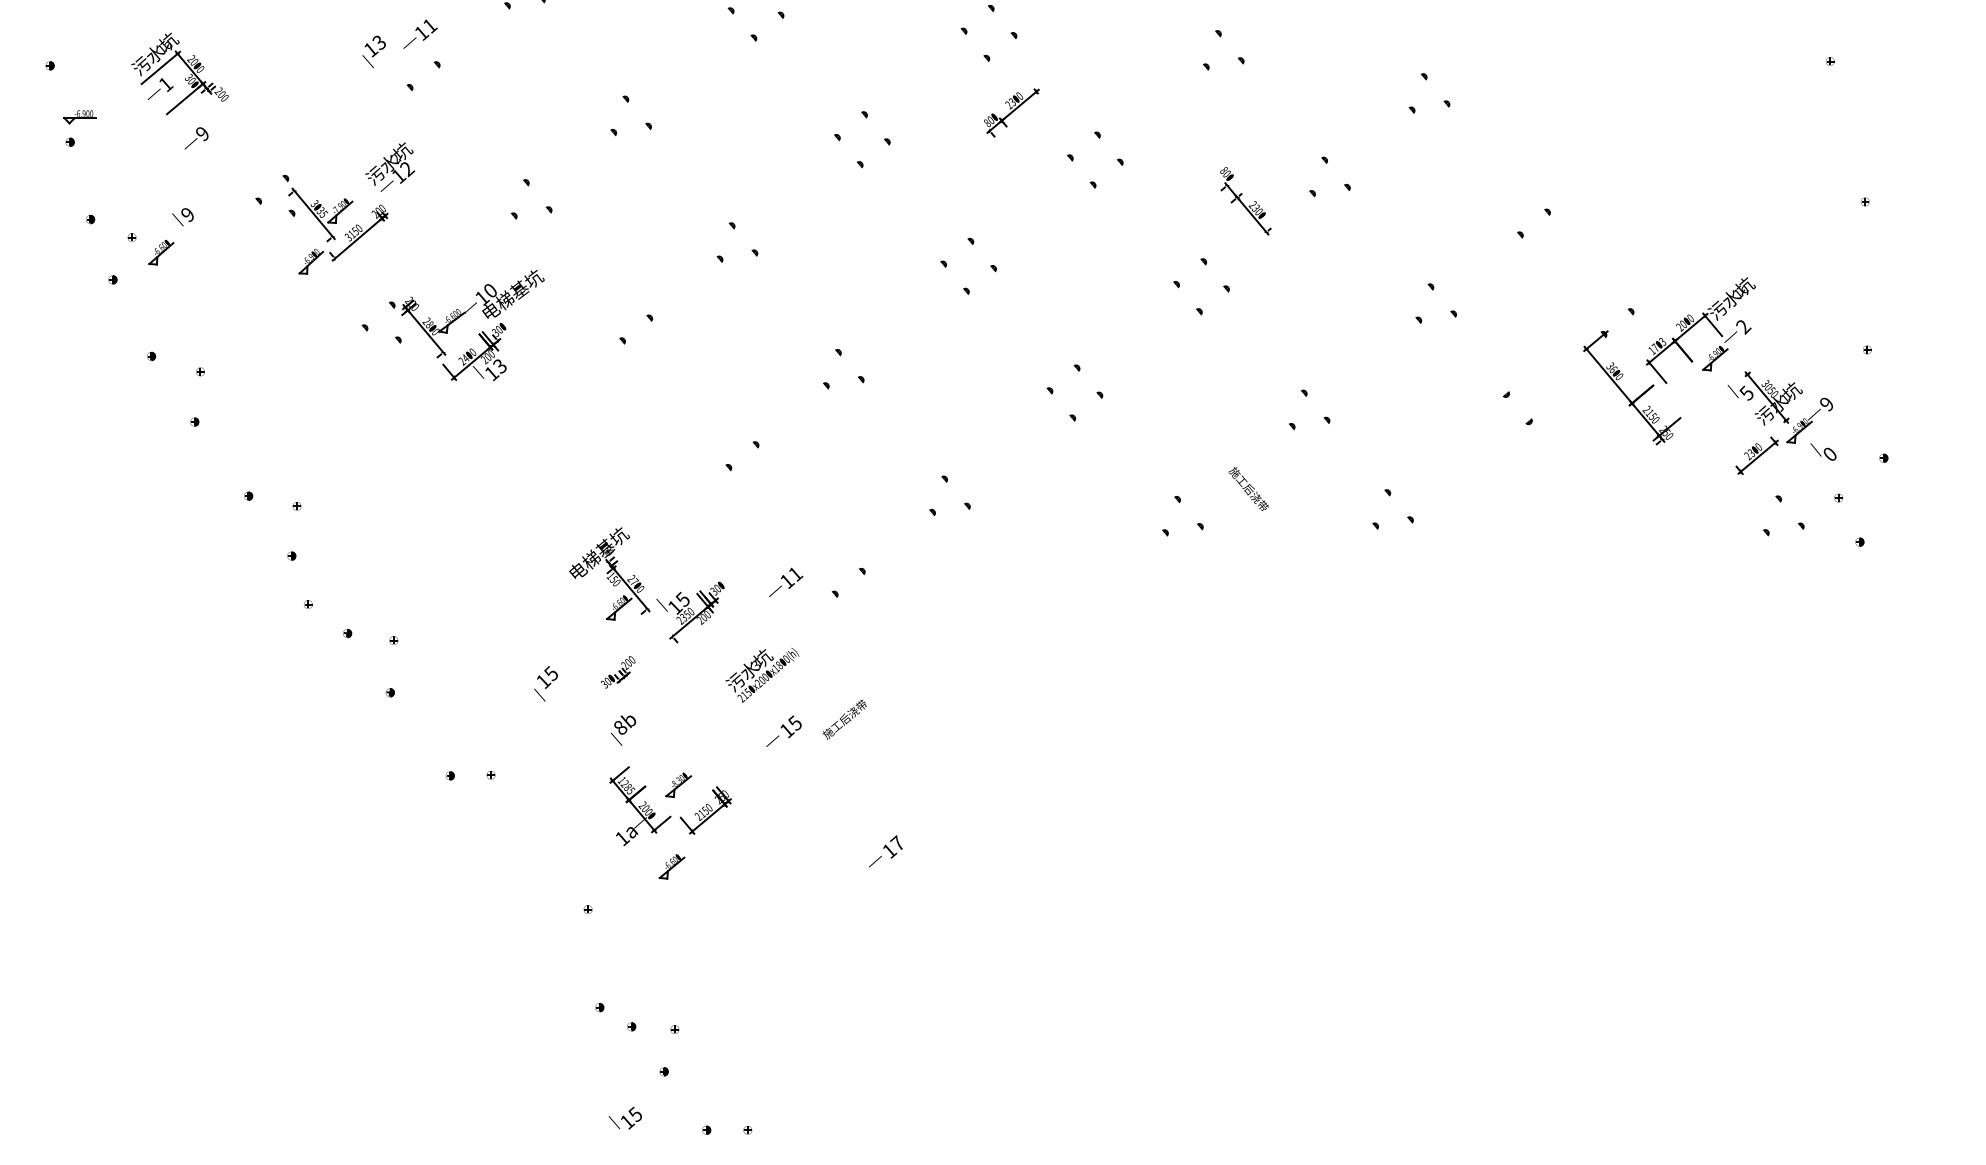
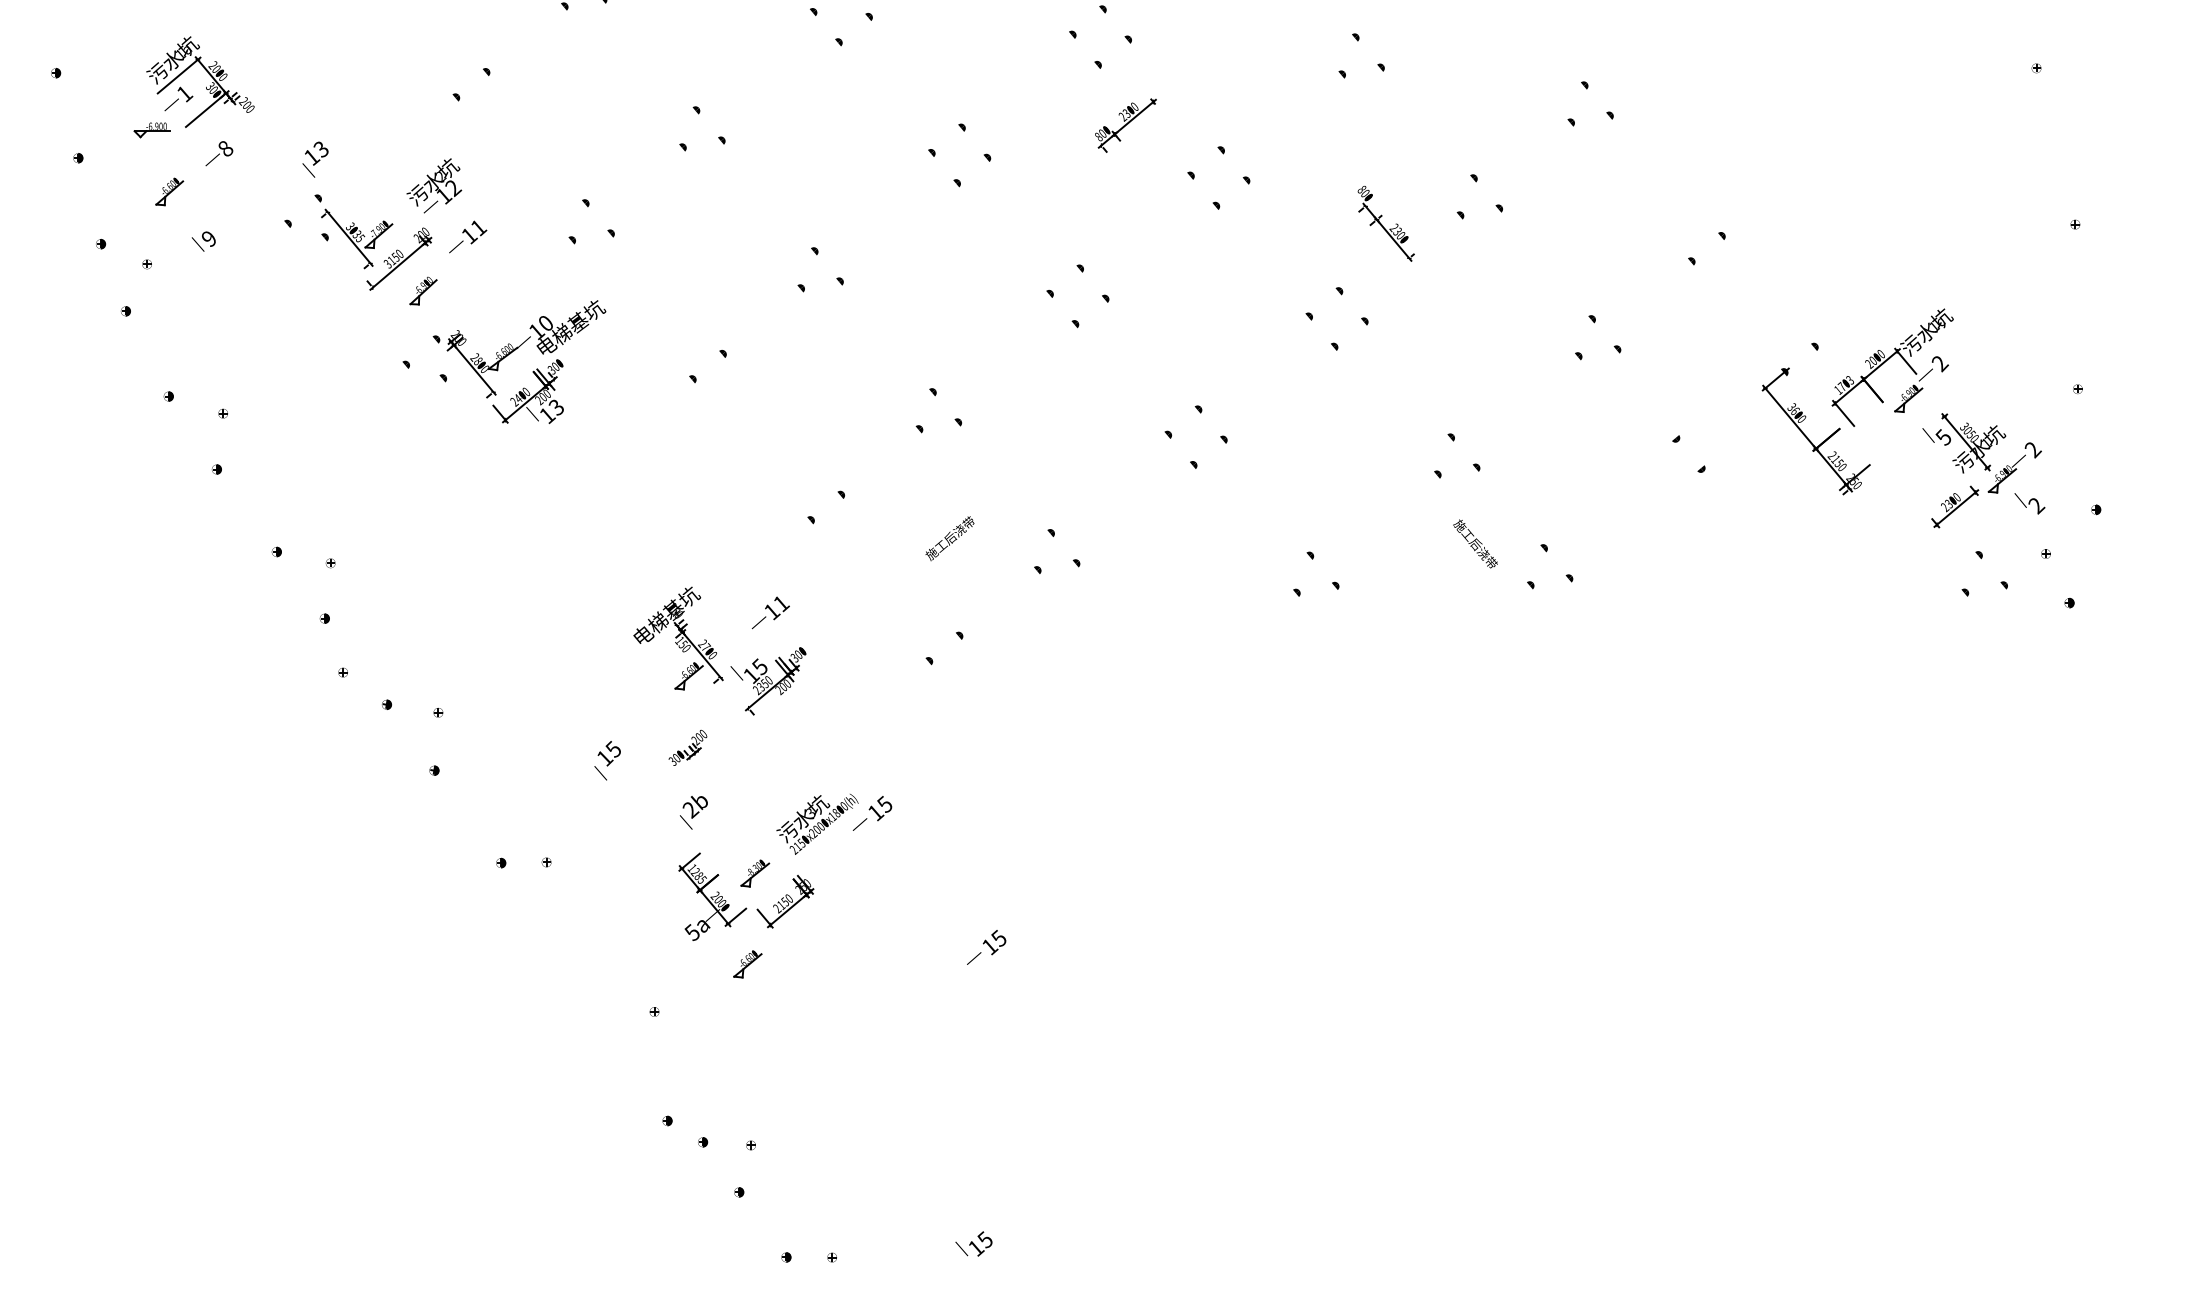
text: (420, 33) -> (468, 236), moved
text: (374, 51) -> (315, 159), moved
part: (79, 117) -> (151, 130), moved
text: (202, 133) -> (225, 148), 9 -> 8
part: (161, 252) -> (169, 191), moved
part: (311, 261) -> (423, 290), moved
text: (1826, 404) -> (2032, 450), 9 -> 2
text: (1830, 455) -> (2036, 506), 0 -> 2
text: (1248, 488) -> (1475, 543), moved
text: (785, 582) -> (770, 612), moved
text: (762, 675) -> (817, 824), moved
text: (844, 719) -> (949, 538), moved
text: (620, 728) -> (690, 810), 8 -> 2
text: (622, 838) -> (692, 932), 1 -> 5
text: (897, 842) -> (998, 937), 17 -> 15
text: (624, 1117) -> (973, 1243), moved

